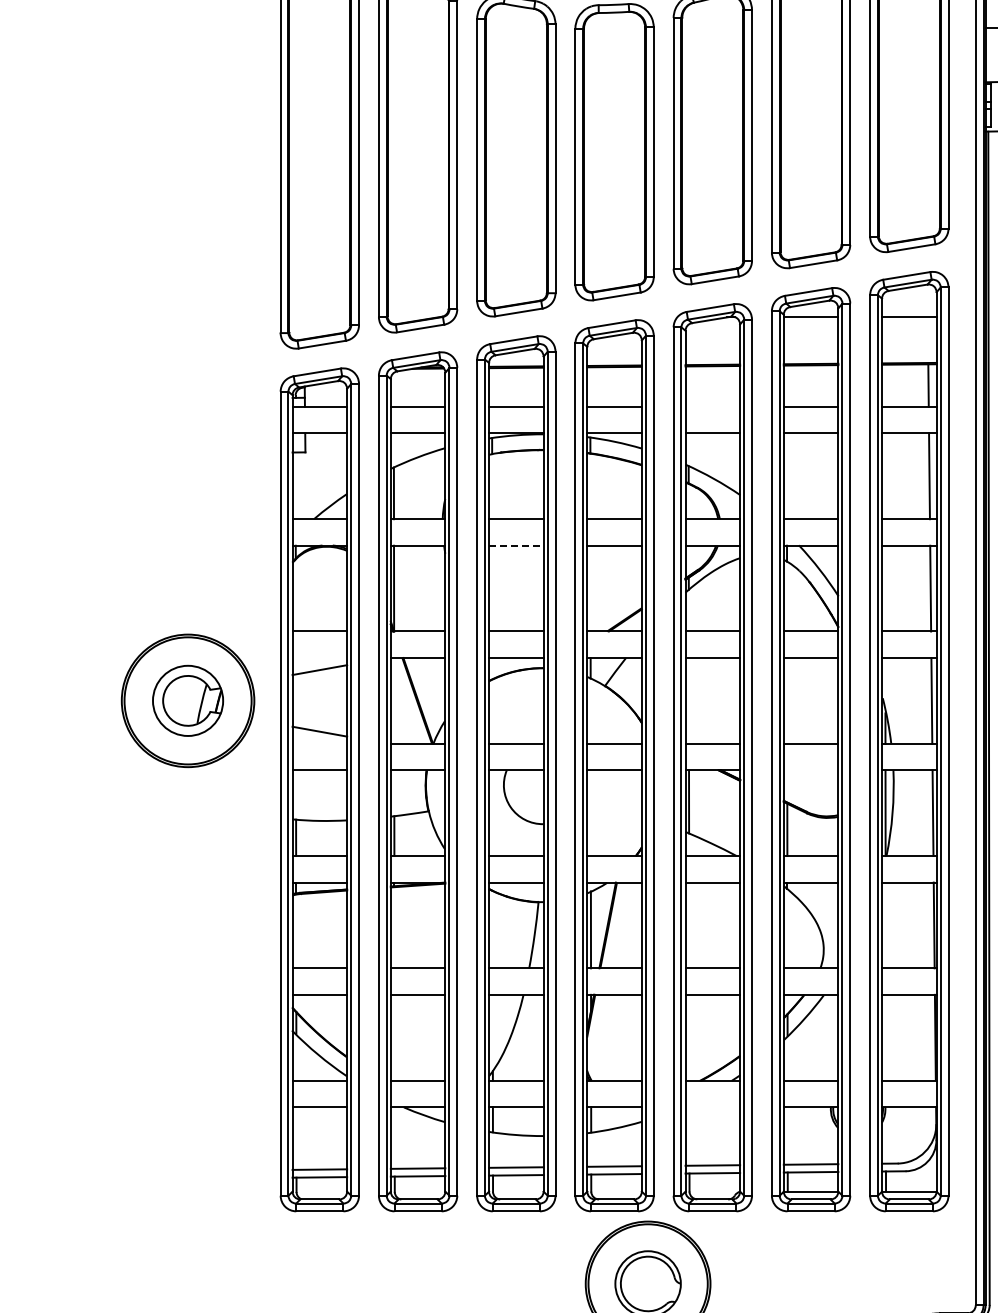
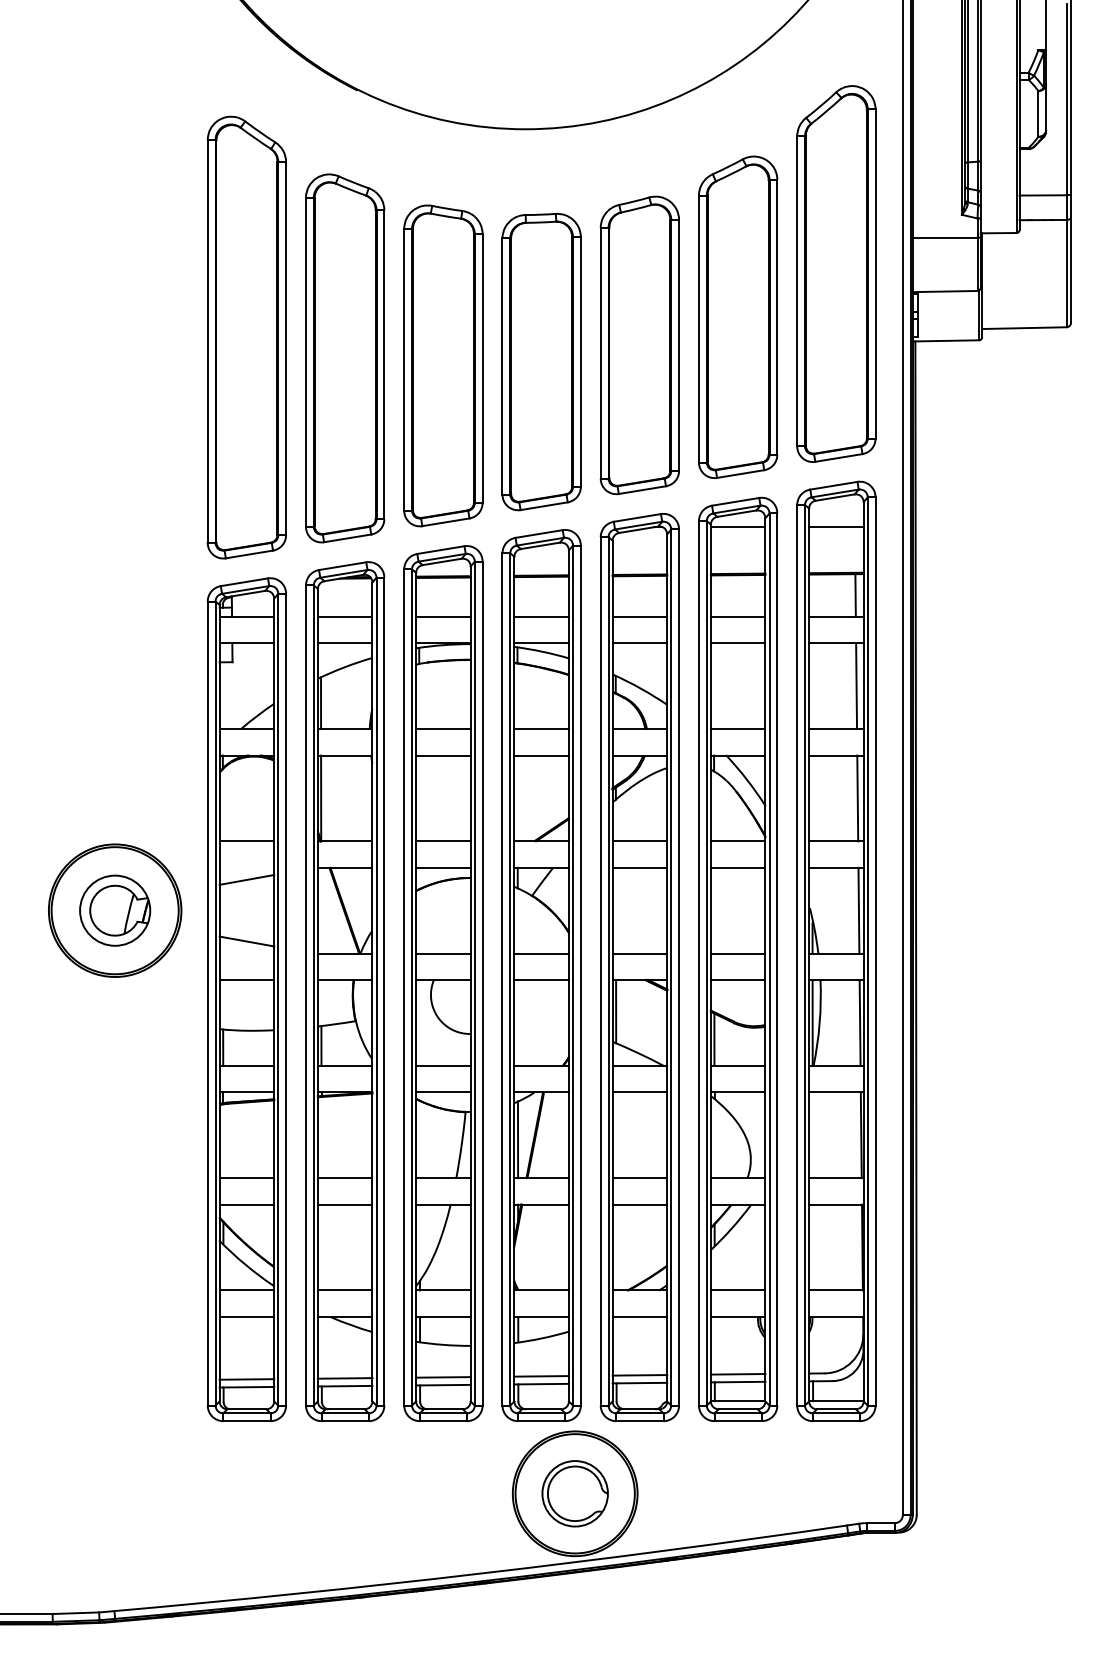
line: (712, 406) -> (639, 616), added
line: (516, 545) -> (443, 755), dashed -> solid
line: (810, 770) -> (737, 980), added
line: (712, 1106) -> (639, 1316), added

